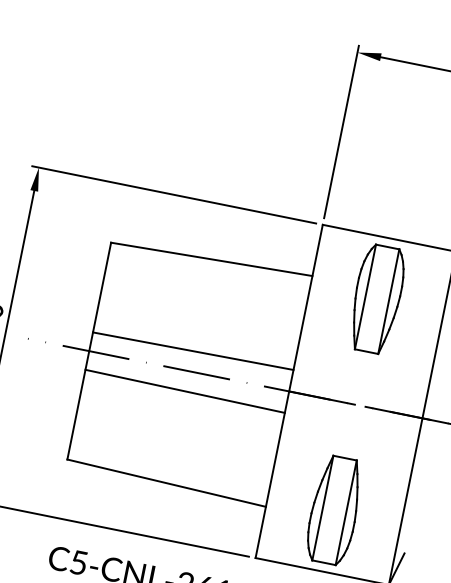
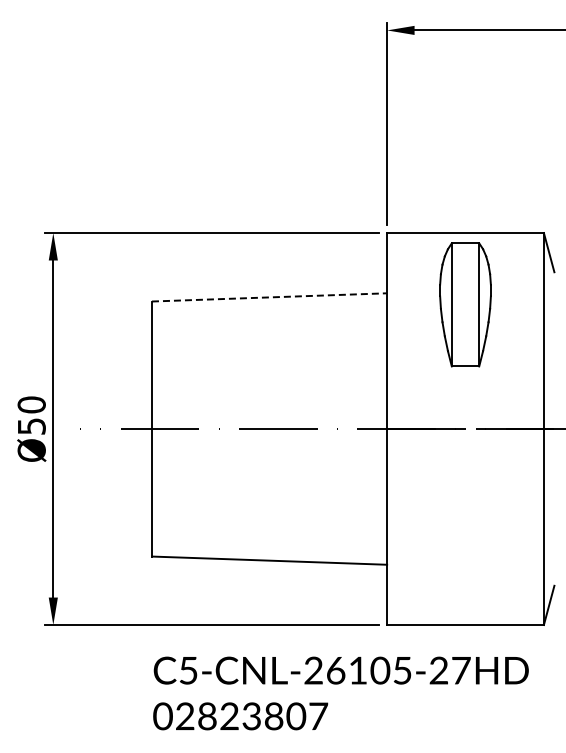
line: (211, 259) -> (269, 297), solid -> dashed
line: (193, 351) -> (269, 405), removed
line: (185, 391) -> (269, 452), removed
part: (334, 509) -> (465, 552), removed

